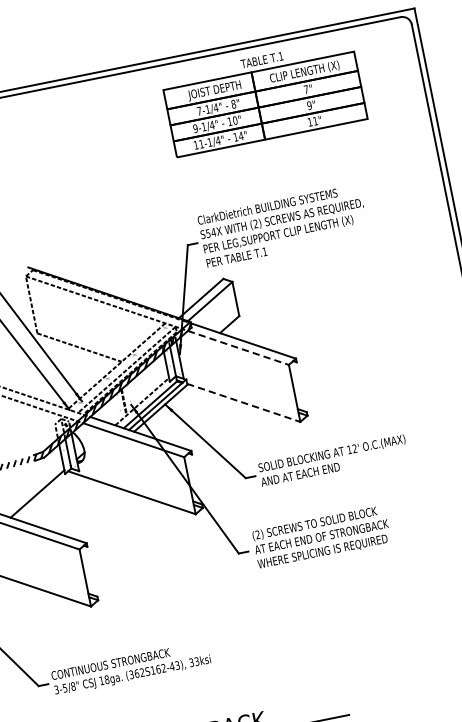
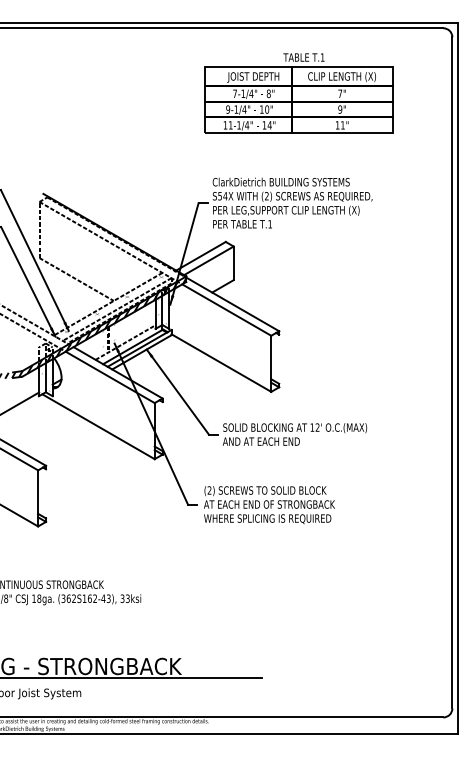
part: (263, 97) -> (298, 93), moved
line: (239, 348) -> (227, 310), dashed -> solid
line: (243, 403) -> (221, 363), dashed -> solid

